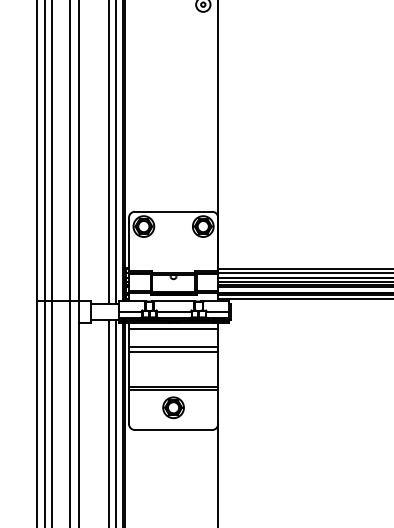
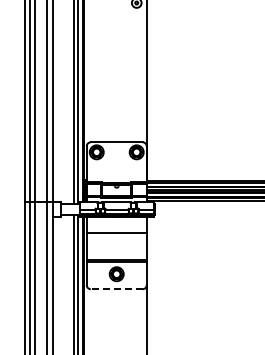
line: (173, 329) -> (116, 221), removed
line: (173, 353) -> (116, 237), removed
line: (173, 430) -> (116, 289), solid -> dashed

